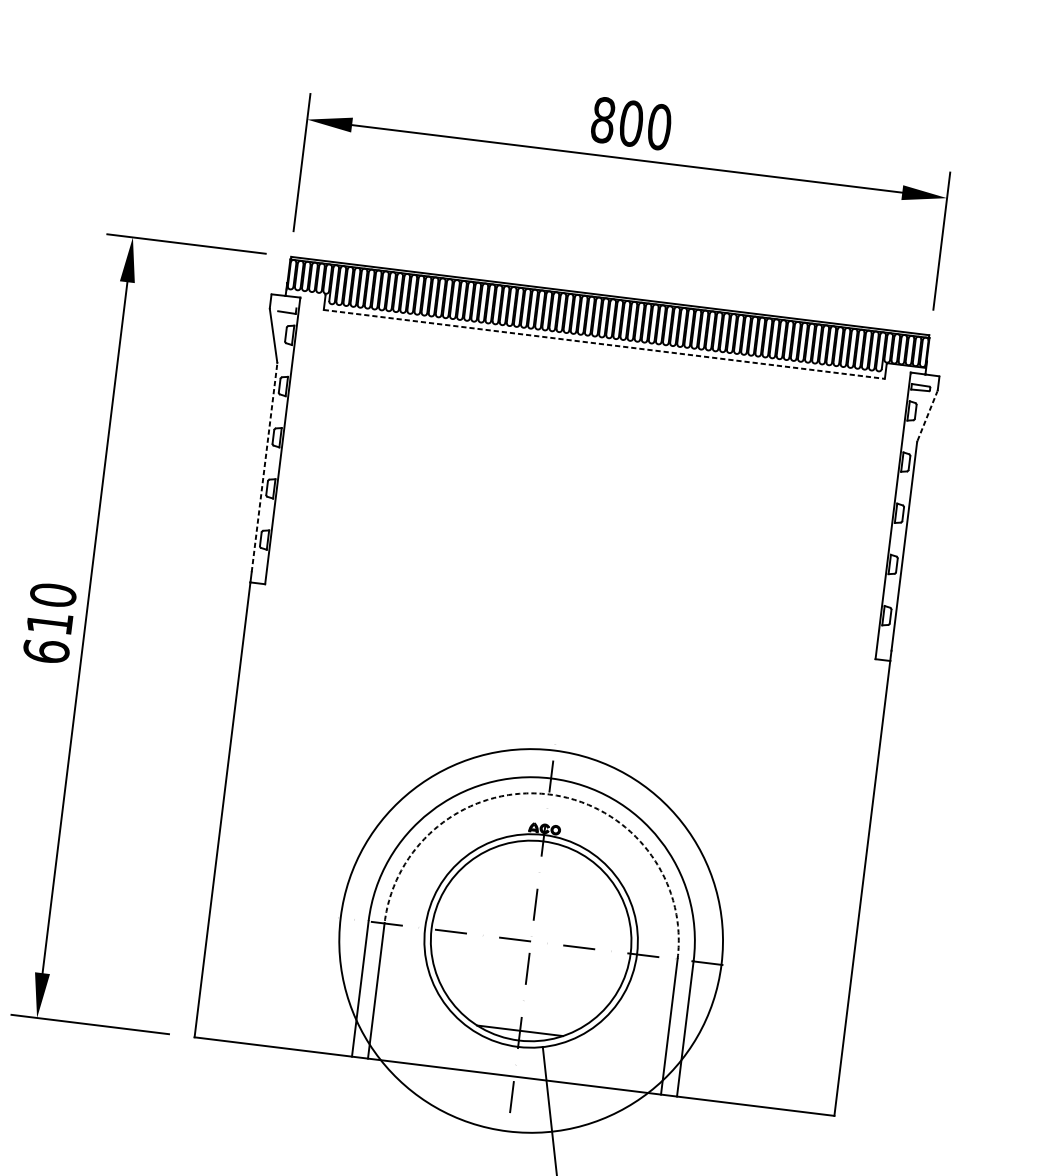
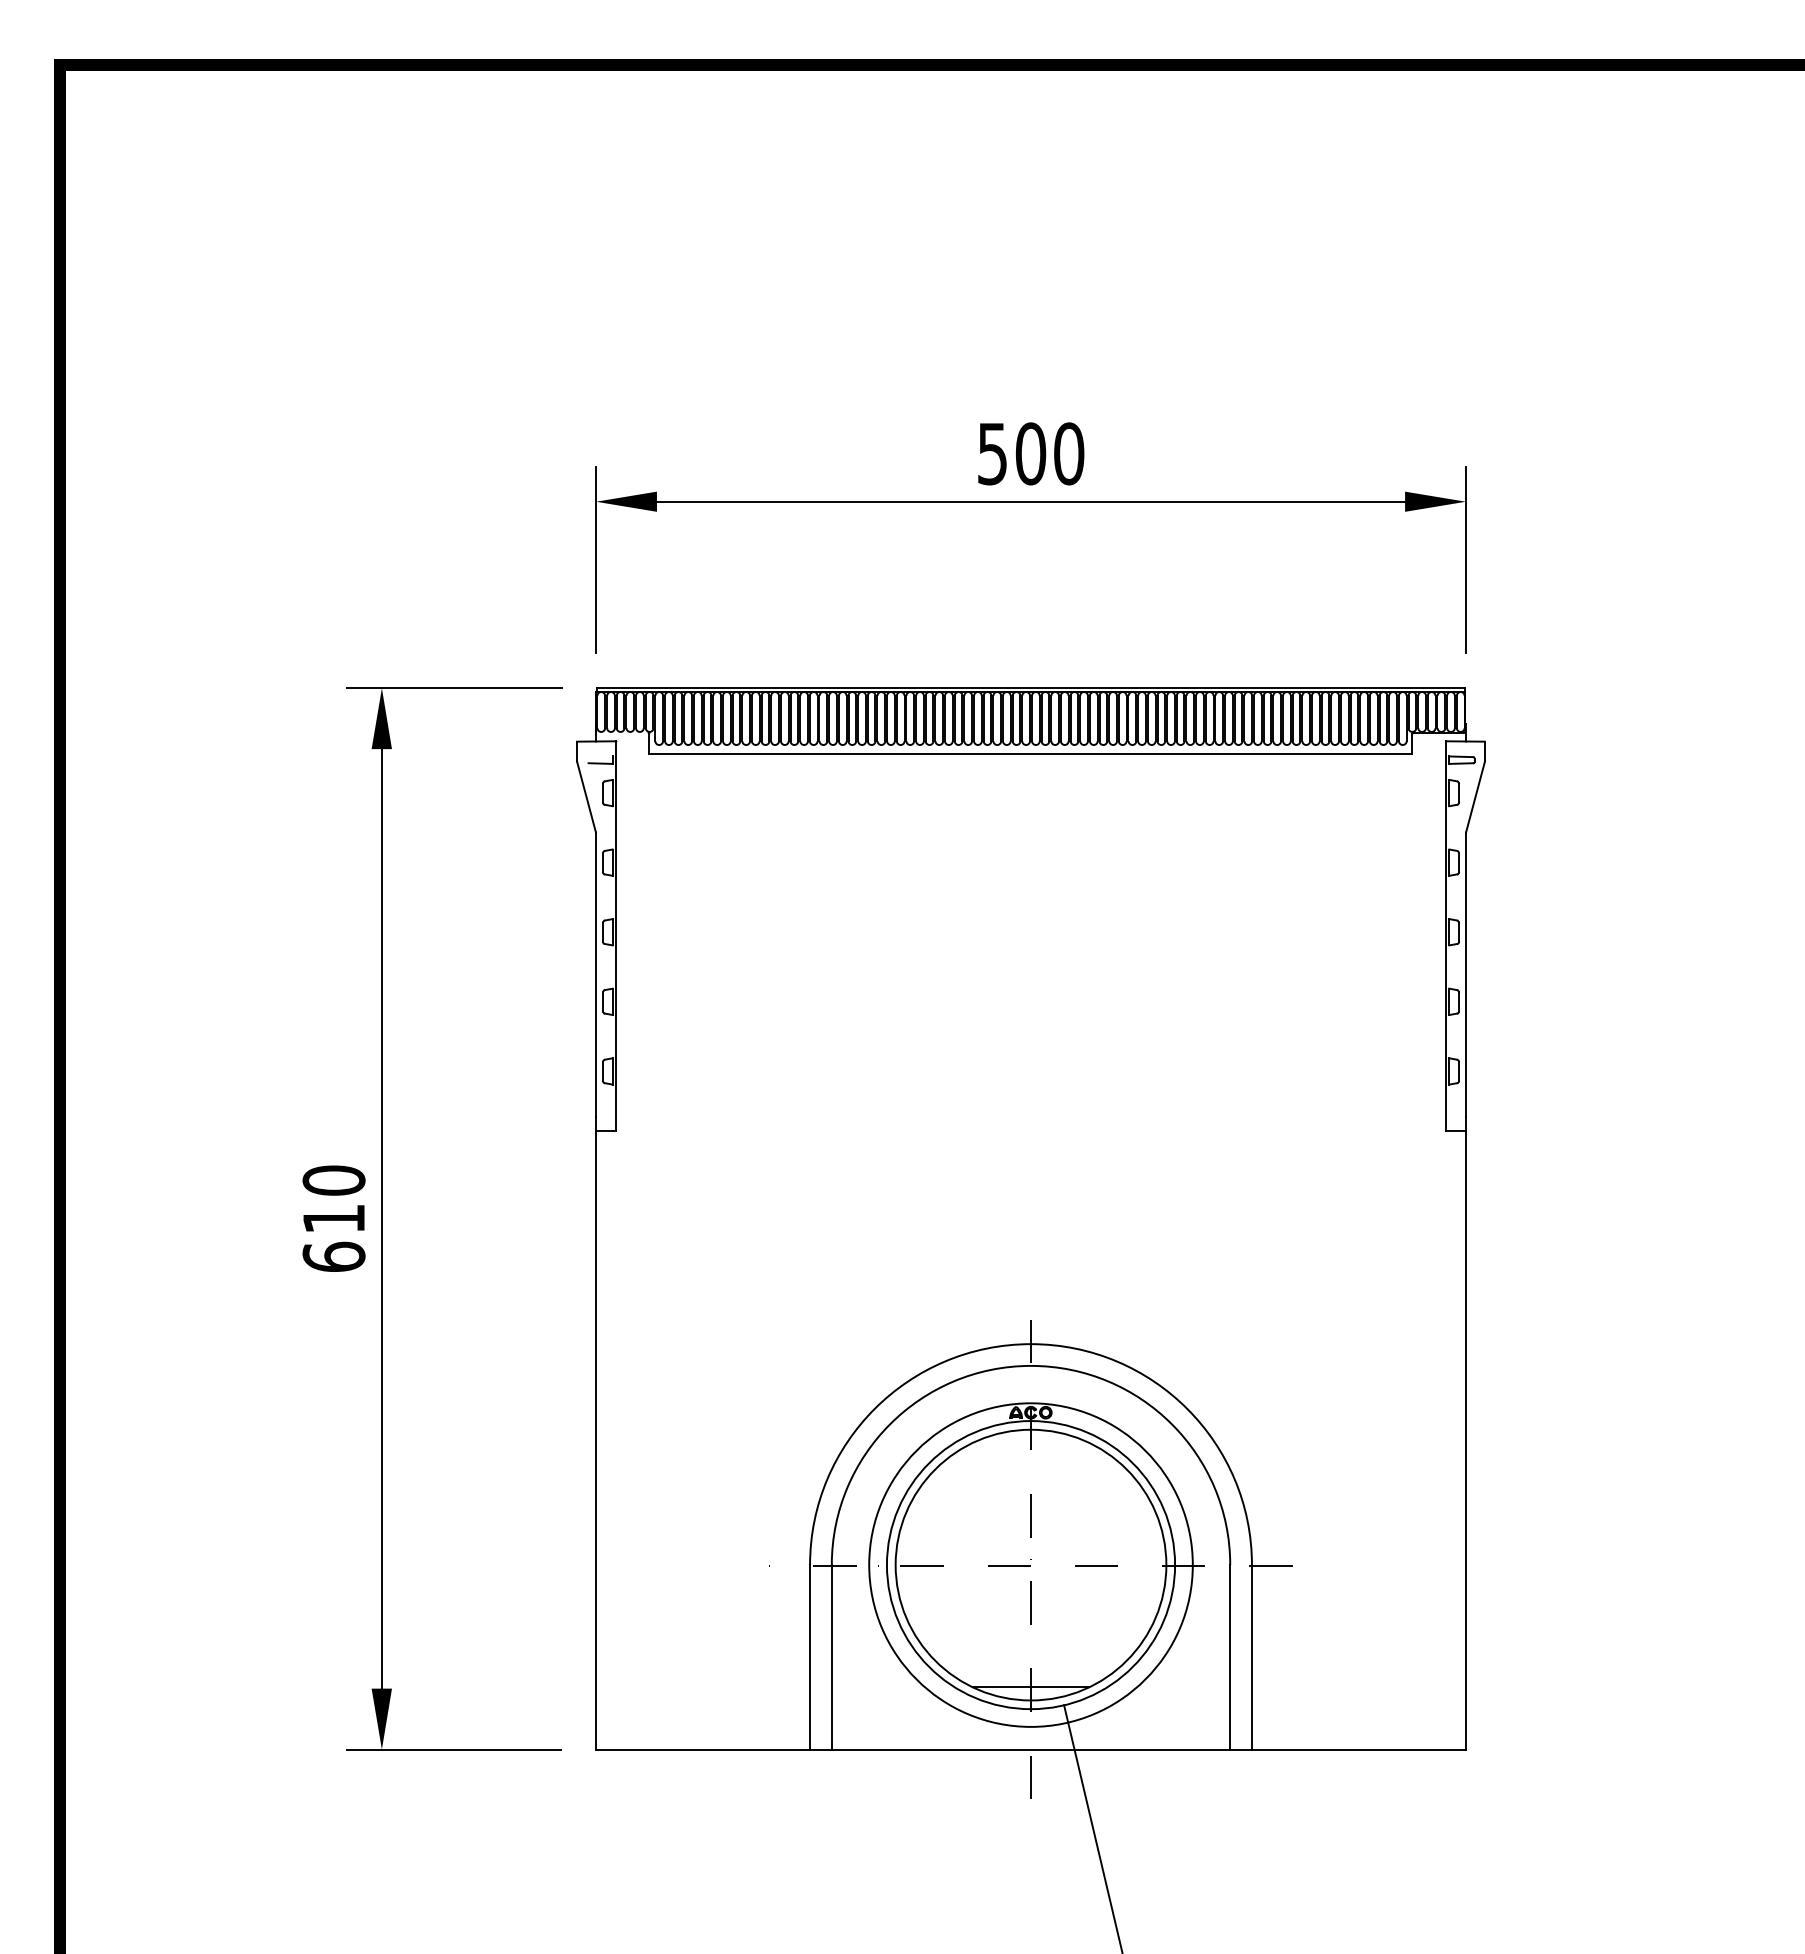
text: (603, 119) -> (992, 453), 800 -> 500
line: (604, 344) -> (1031, 754), dashed -> solid
line: (927, 415) -> (1475, 796), dashed -> solid
line: (264, 468) -> (596, 975), dashed -> solid
arc: (549, 794) -> (1031, 1365), dashed -> solid
circle: (530, 940) -> (1030, 1564), size x0.62

